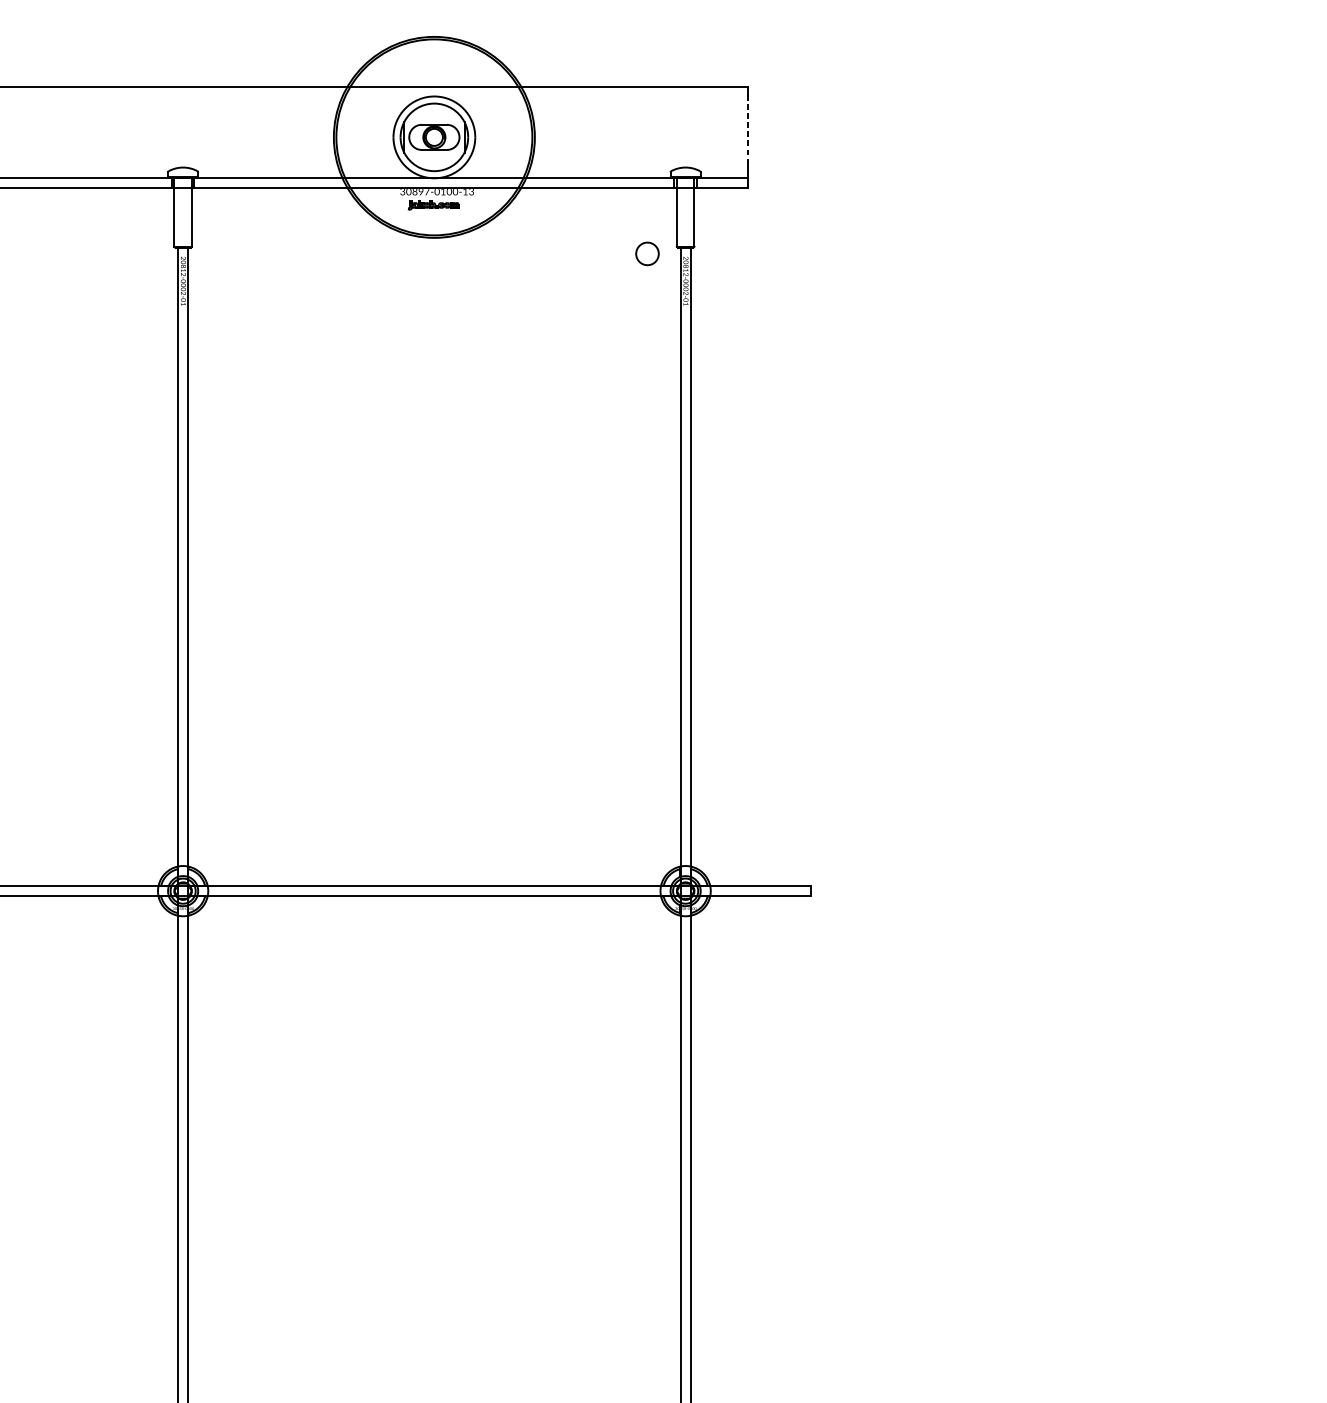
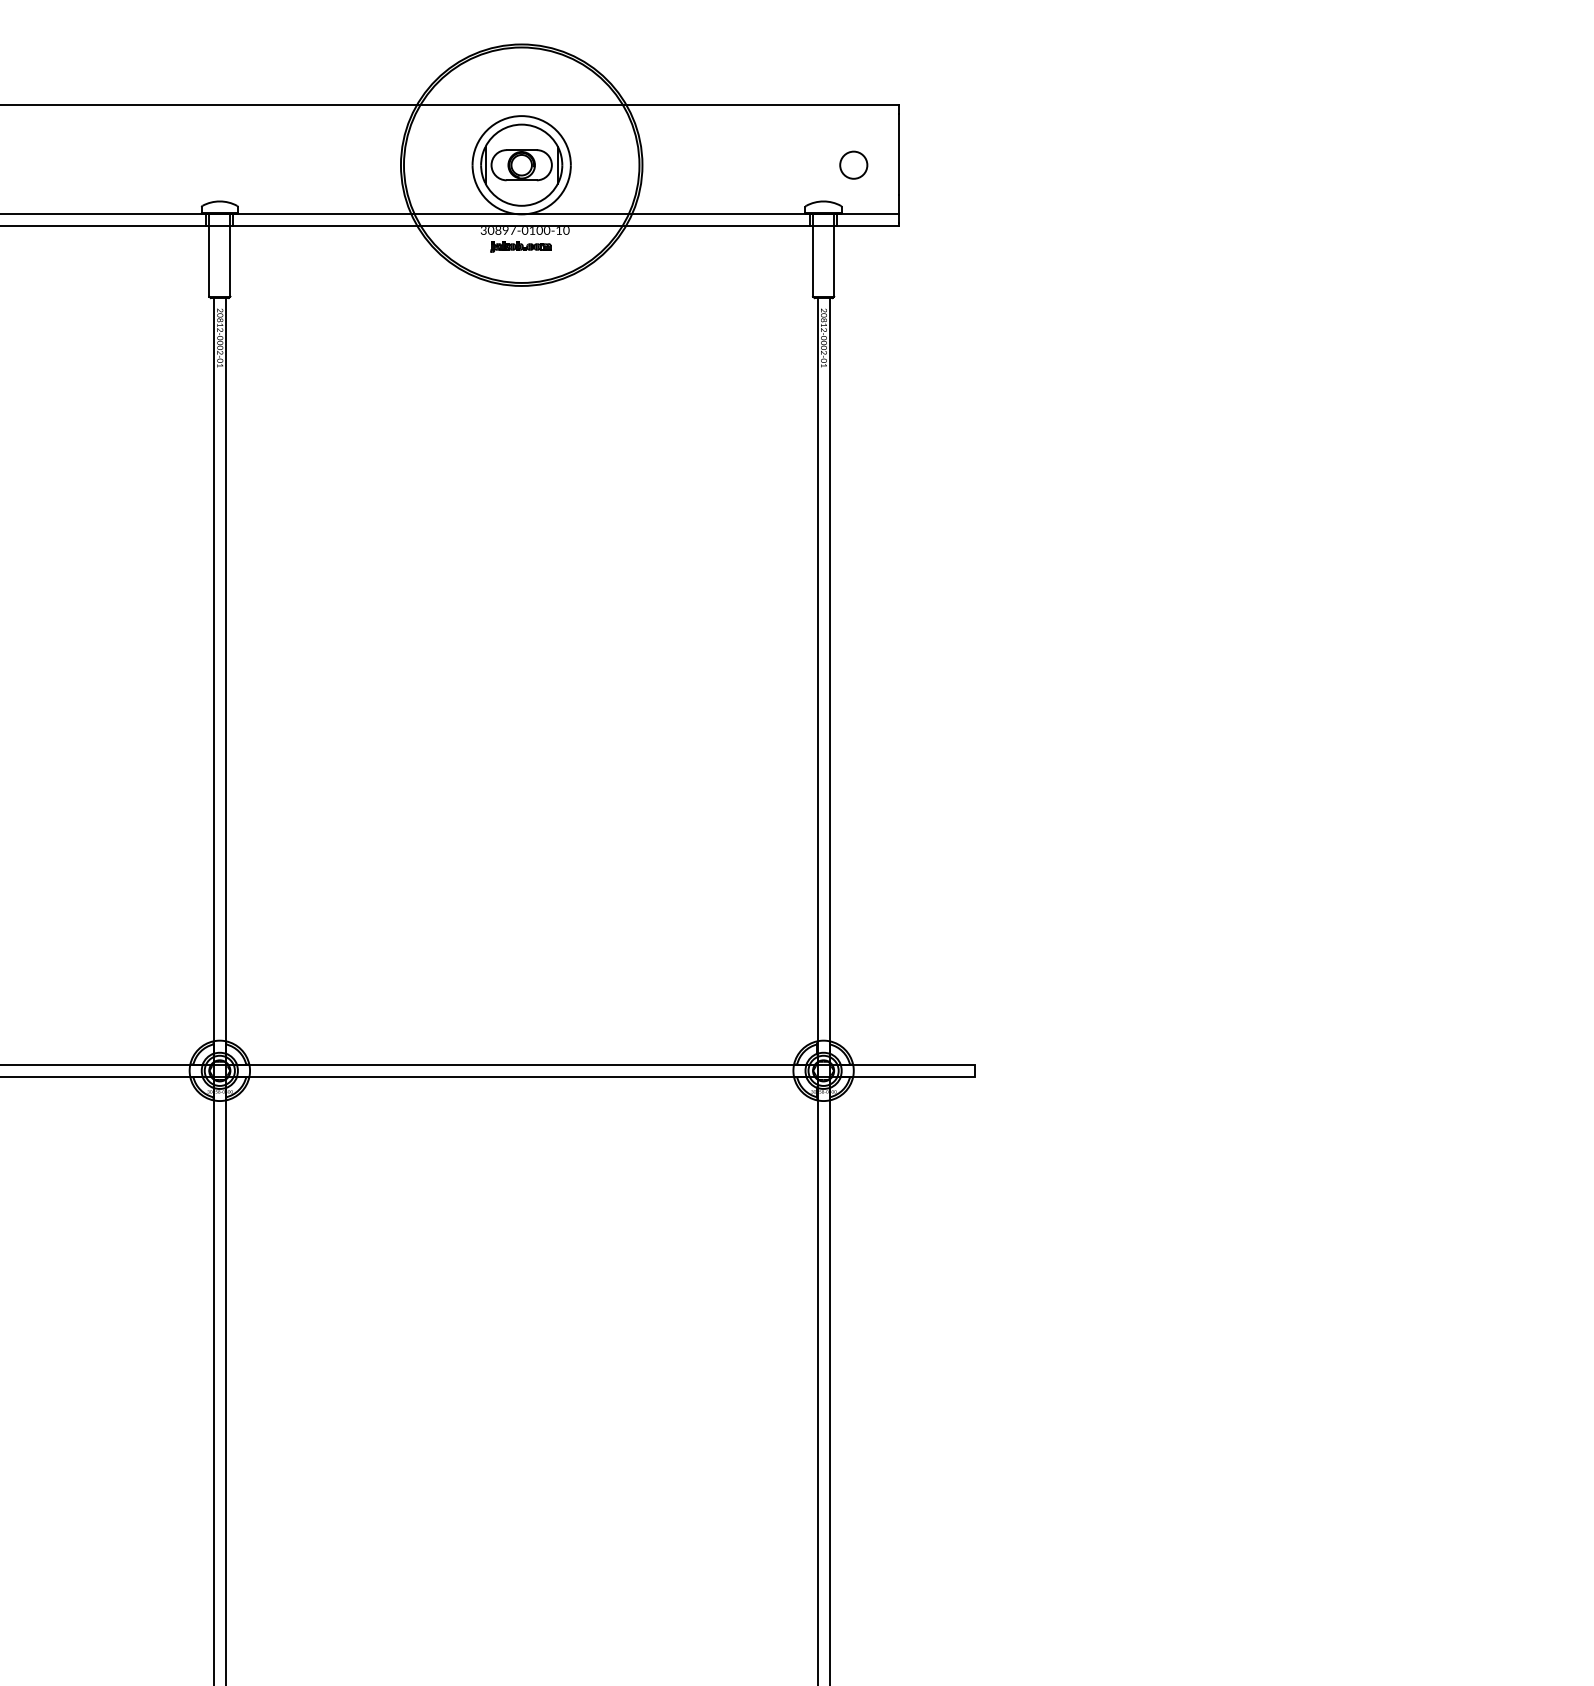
line: (748, 128) -> (899, 154), dashed -> solid
text: (471, 192) -> (566, 231), 30897-0100-13 -> 30897-0100-10
circle: (647, 253) -> (853, 164), moved

